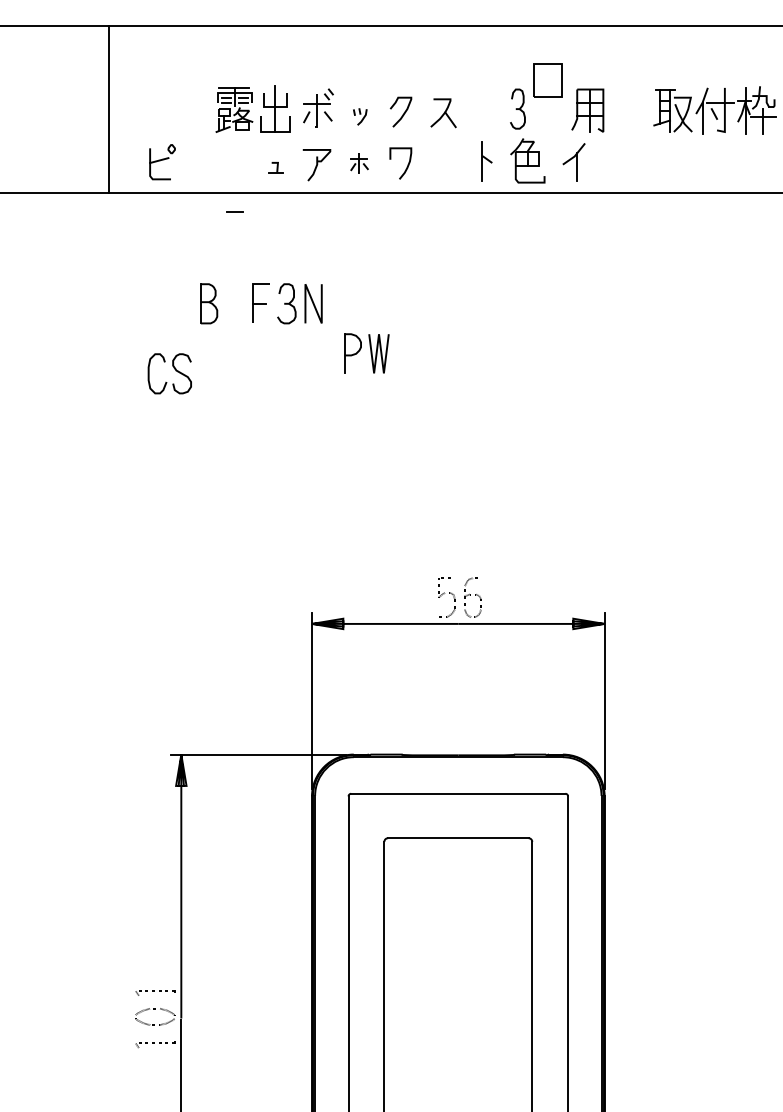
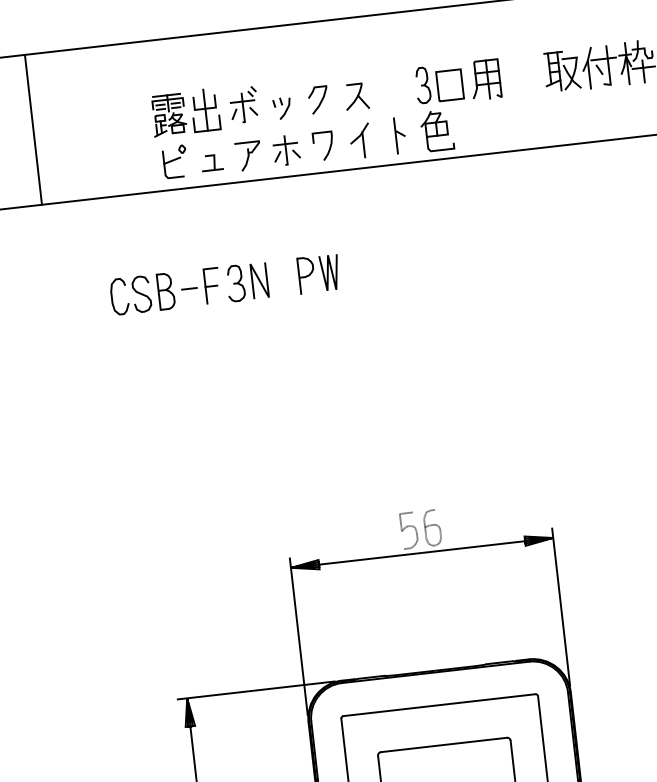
part: (547, 80) -> (449, 85), moved
line: (109, 108) -> (33, 129), moved
part: (360, 116) -> (282, 108), size x1.43
part: (162, 162) -> (175, 162), moved
part: (573, 162) -> (359, 141), moved
part: (359, 163) -> (286, 150), size x1.67
part: (275, 167) -> (211, 162), size x1.67
line: (234, 211) -> (188, 288), moved
part: (366, 353) -> (318, 273), moved
part: (173, 368) -> (133, 290), moved

